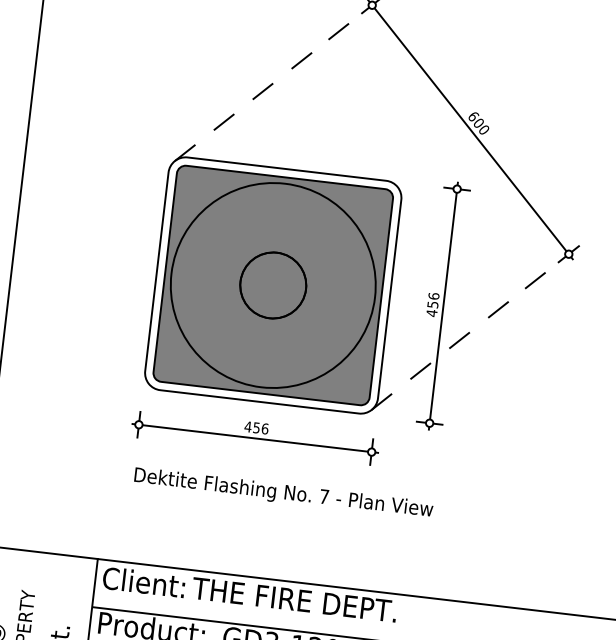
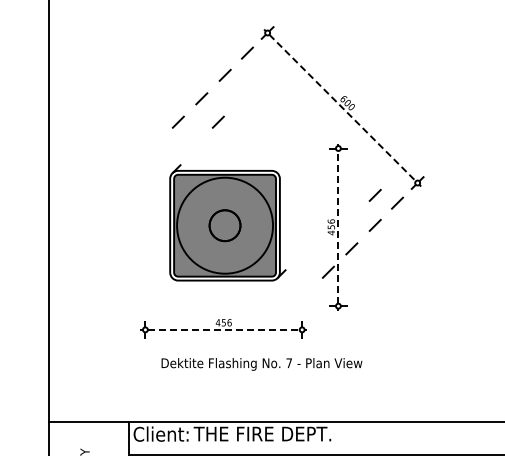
line: (282, 127) -> (217, 121), added
line: (470, 130) -> (342, 108), solid -> dashed
line: (502, 263) -> (374, 194), added
part: (279, 279) -> (227, 222), size x0.7
line: (443, 304) -> (338, 226), solid -> dashed
line: (254, 437) -> (223, 329), solid -> dashed
text: (282, 493) -> (261, 364), moved

